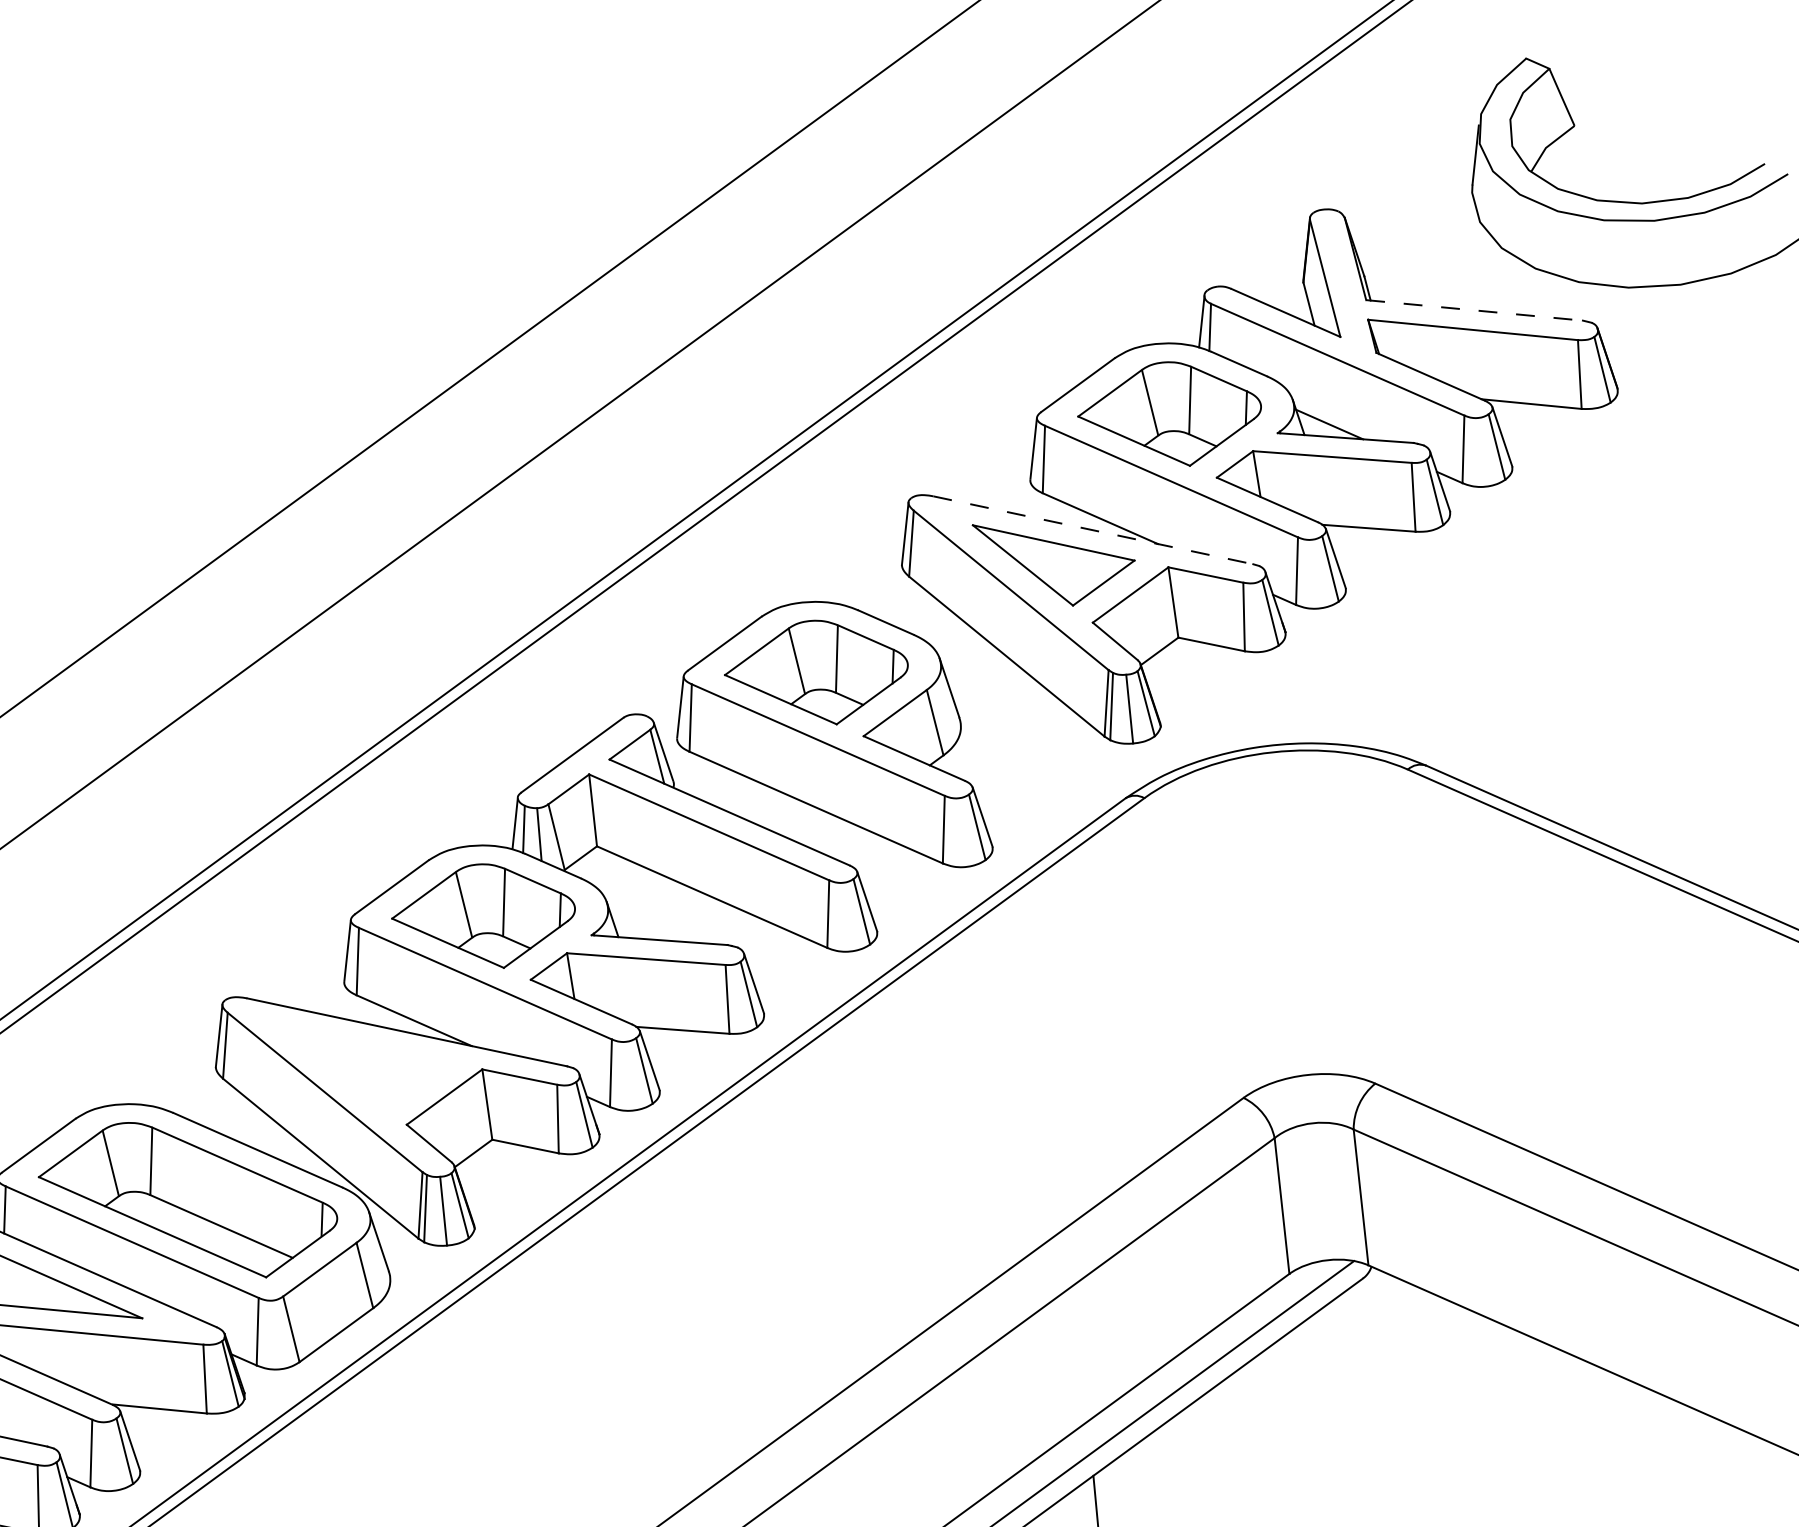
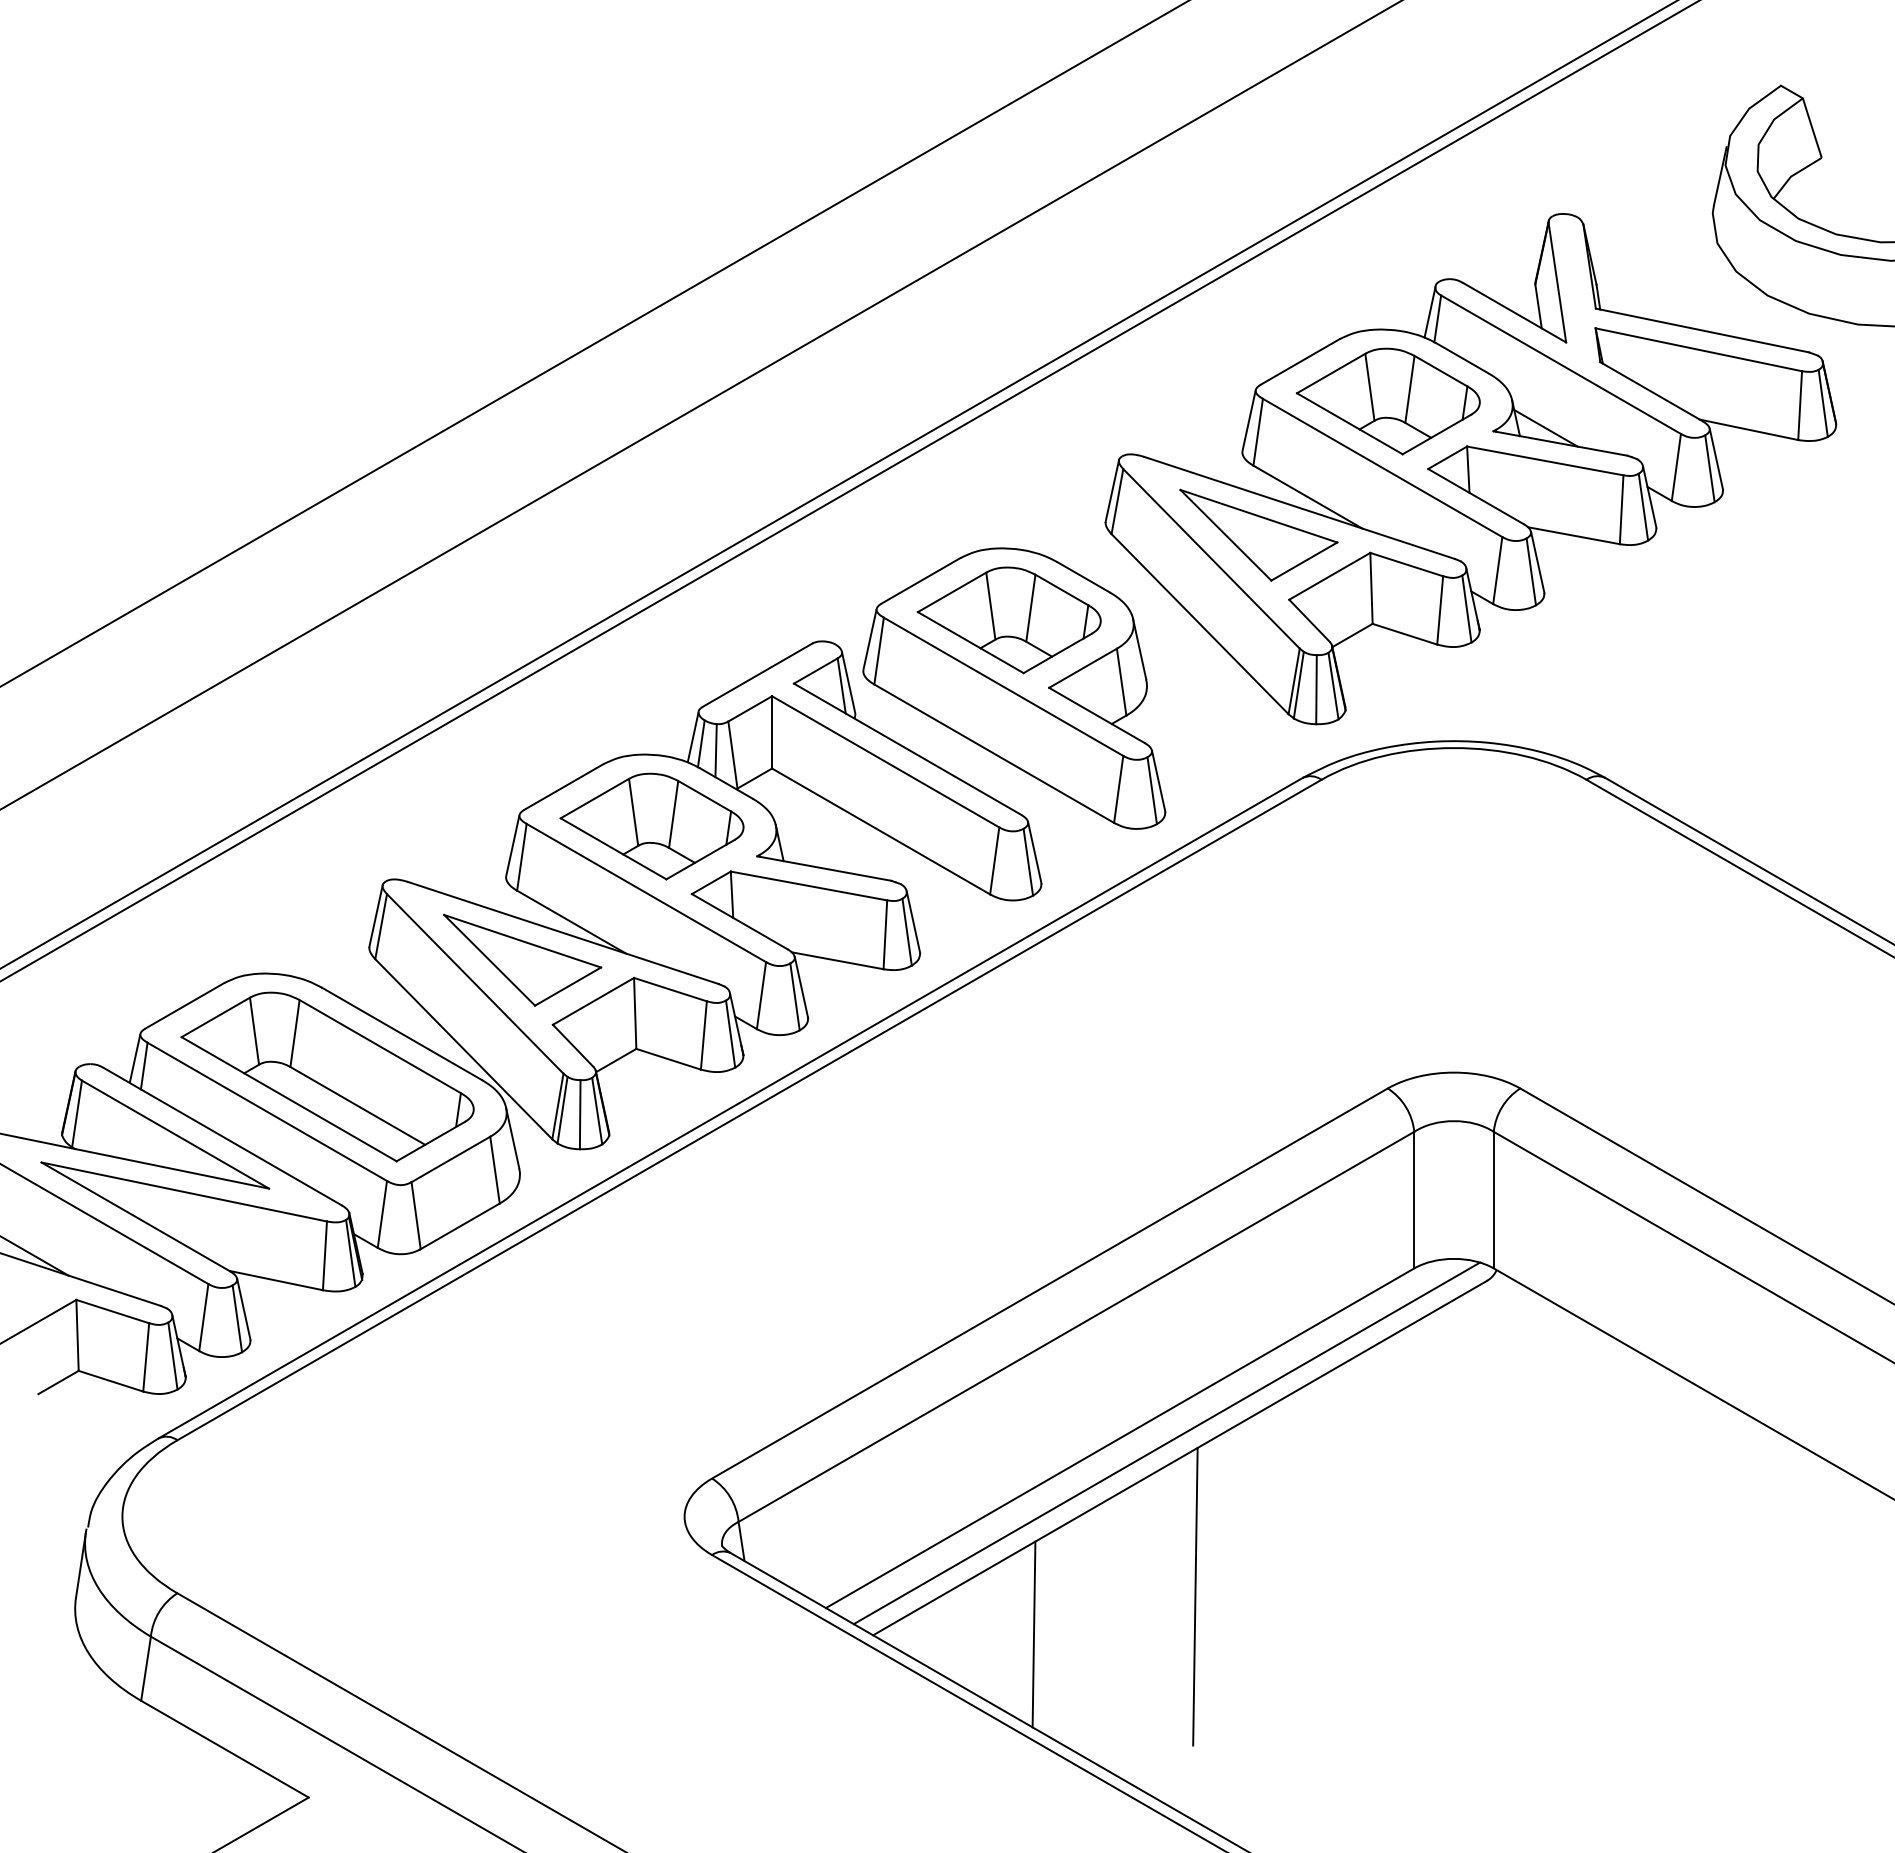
line: (1474, 310) -> (1702, 330), dashed -> solid
line: (1093, 529) -> (1299, 507), dashed -> solid
part: (369, 1063) -> (522, 959), added

